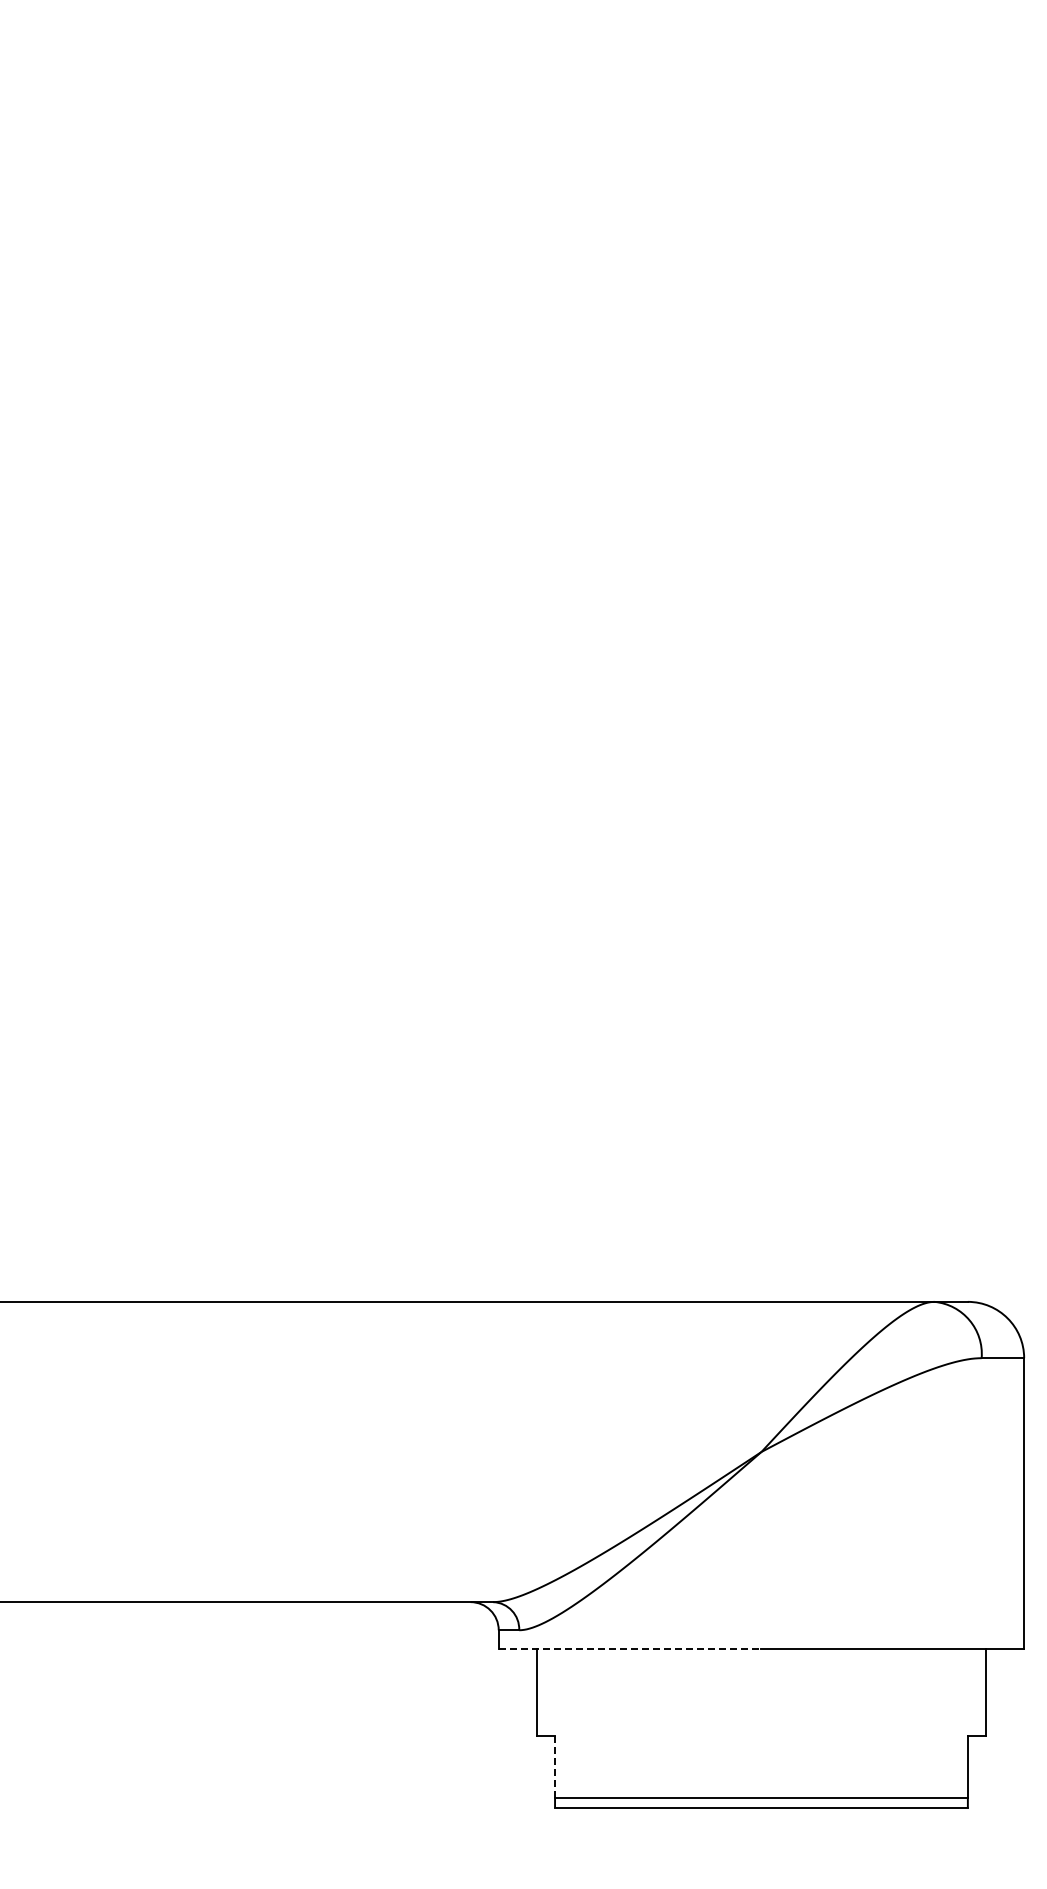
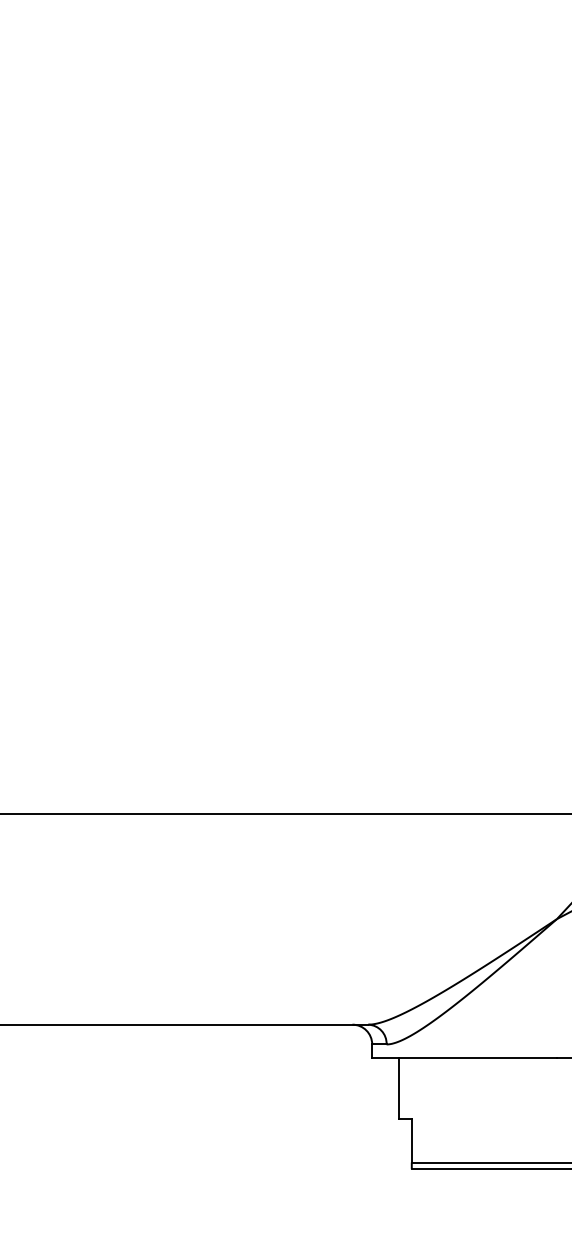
line: (630, 1649) -> (464, 1057), dashed -> solid
line: (555, 1767) -> (412, 1140), dashed -> solid

